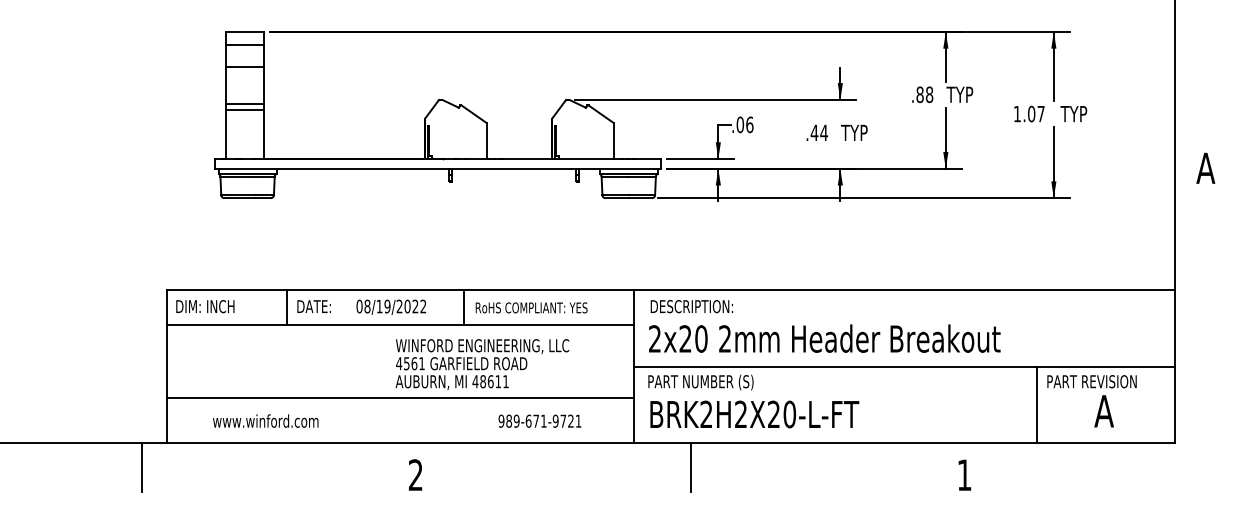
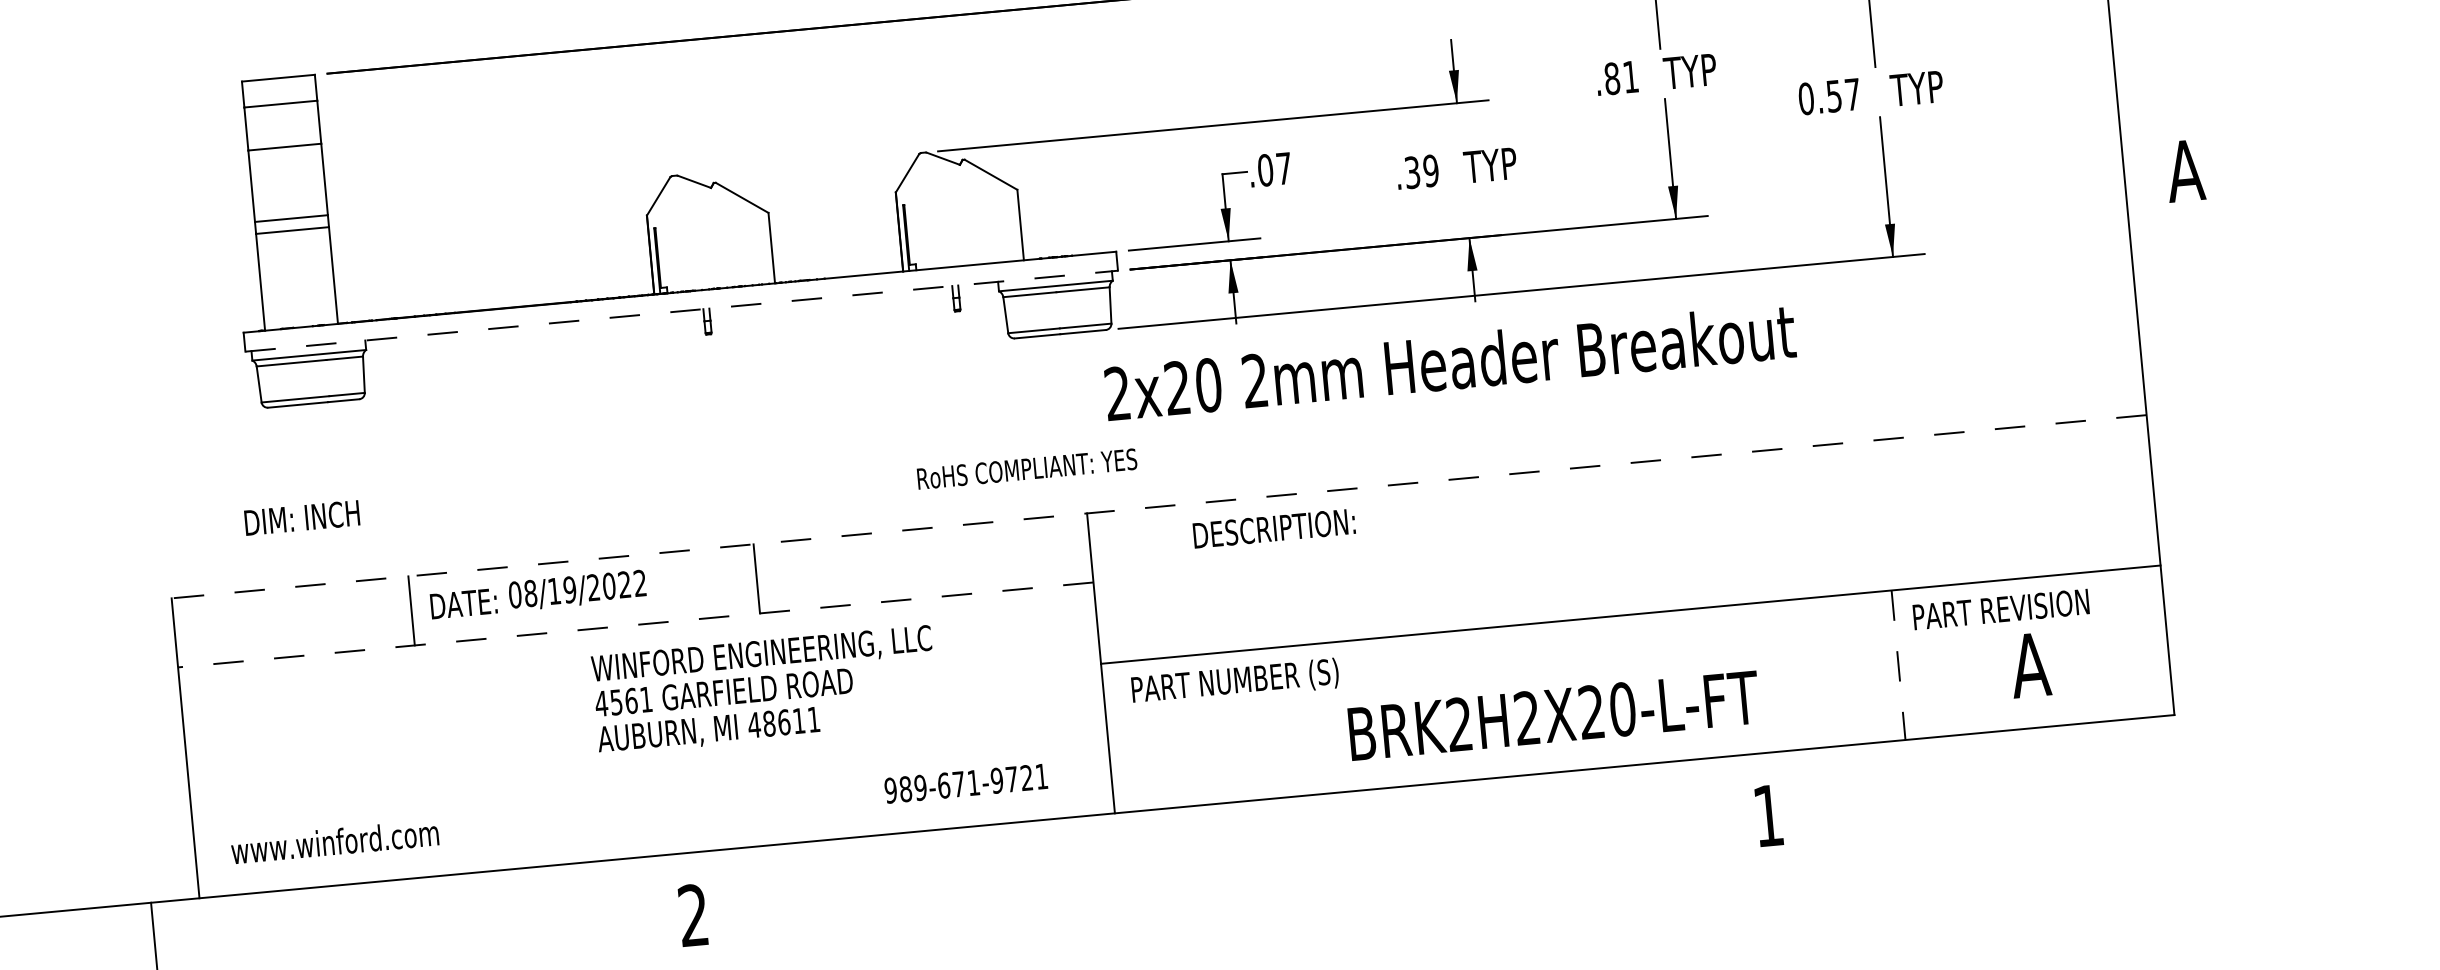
text: (929, 94) -> (1630, 76), .88 -> .81
text: (1024, 113) -> (1820, 96), 1.07 -> 0.57
text: (749, 124) -> (1283, 167), .06 -> .07
text: (818, 132) -> (1420, 171), .44 -> .39
line: (438, 168) -> (682, 310), solid -> dashed
line: (670, 290) -> (1158, 507), solid -> dashed
text: (205, 306) -> (302, 517), moved
text: (391, 306) -> (577, 589), moved
text: (691, 306) -> (1273, 528), moved
text: (531, 307) -> (1026, 468), moved
line: (400, 325) -> (636, 625), solid -> dashed
text: (824, 338) -> (1449, 361), moved
text: (482, 364) -> (764, 690), moved
line: (399, 398) -> (647, 768), removed
line: (1037, 405) -> (1898, 666), solid -> dashed
text: (754, 414) -> (1553, 715), moved
text: (265, 420) -> (334, 840), moved
text: (539, 420) -> (965, 782), moved
line: (690, 467) -> (1230, 850), removed

